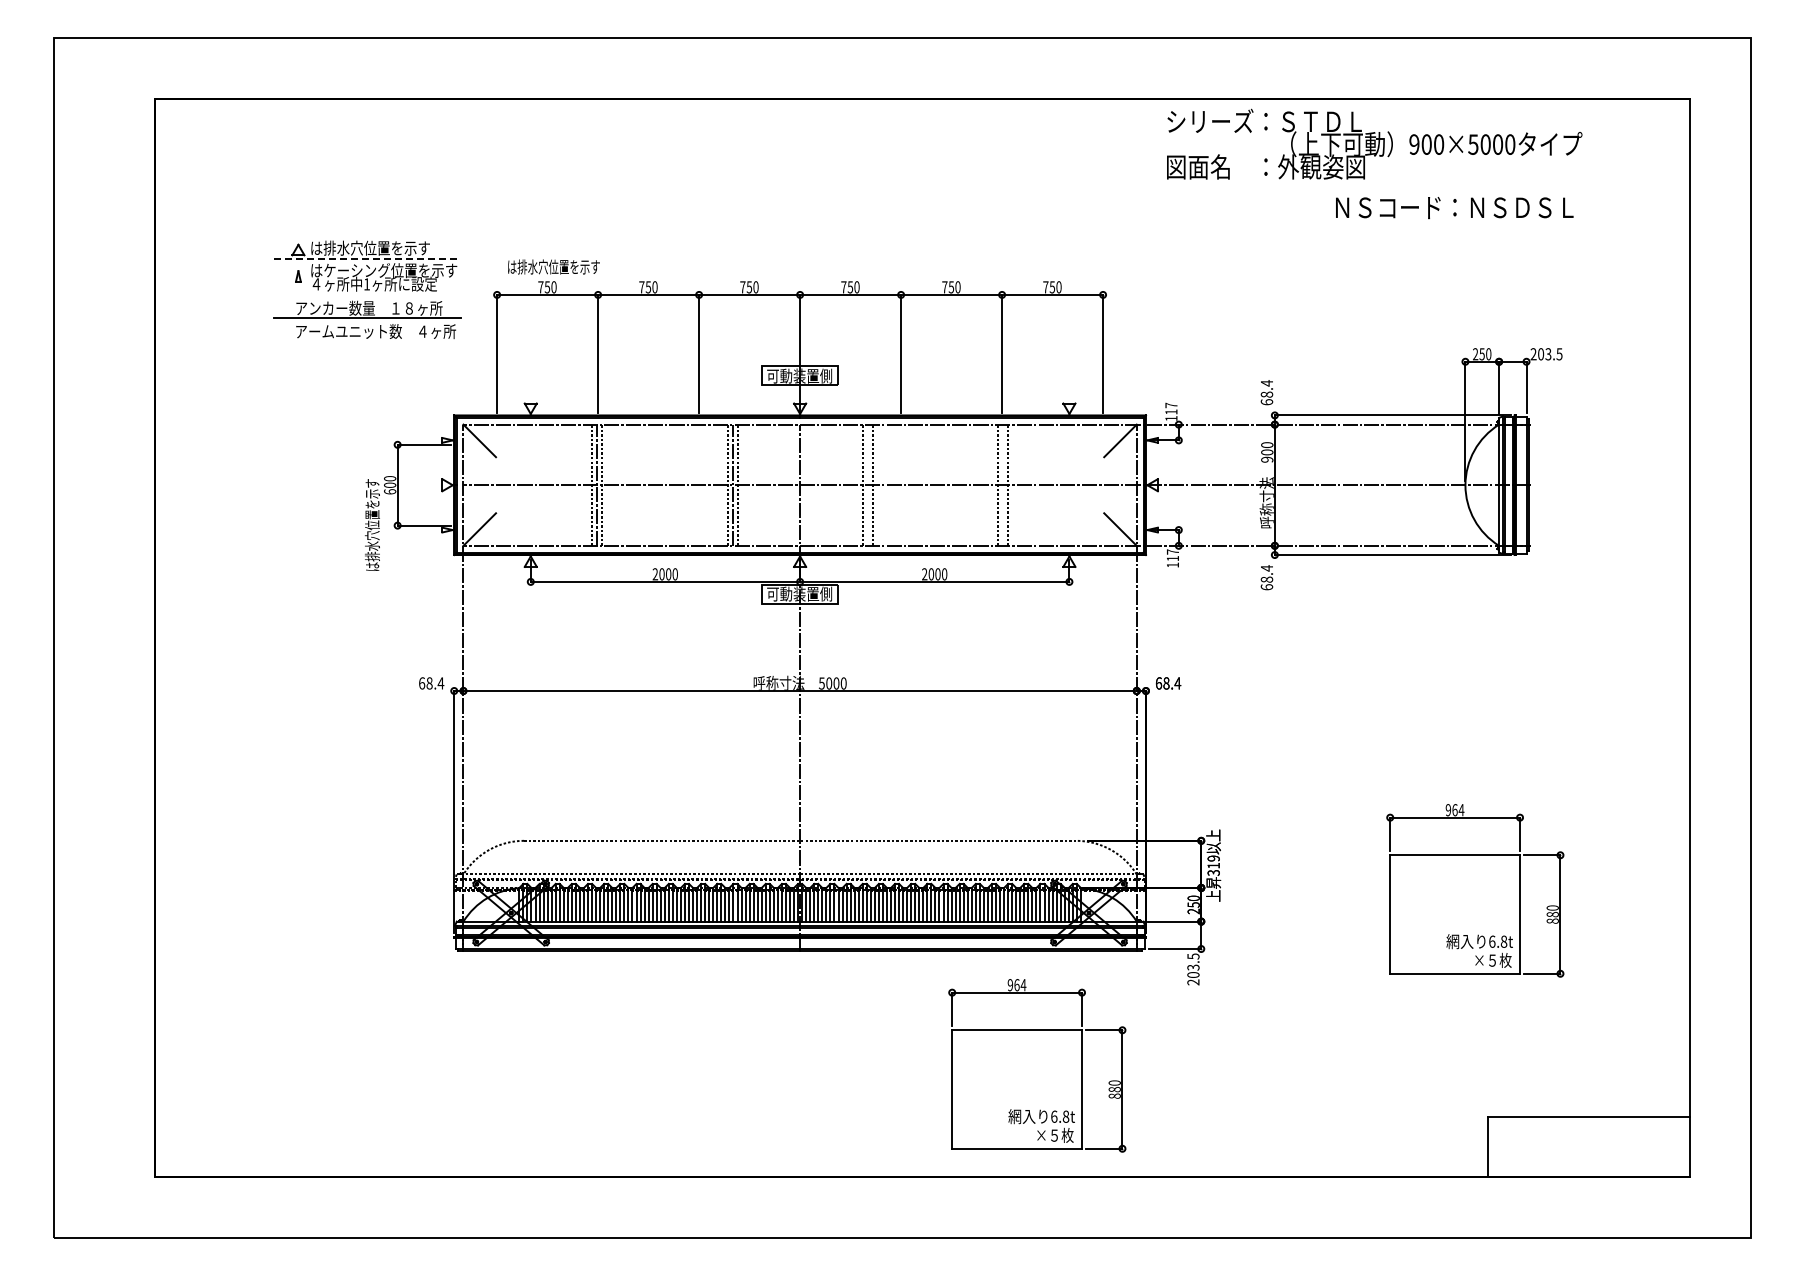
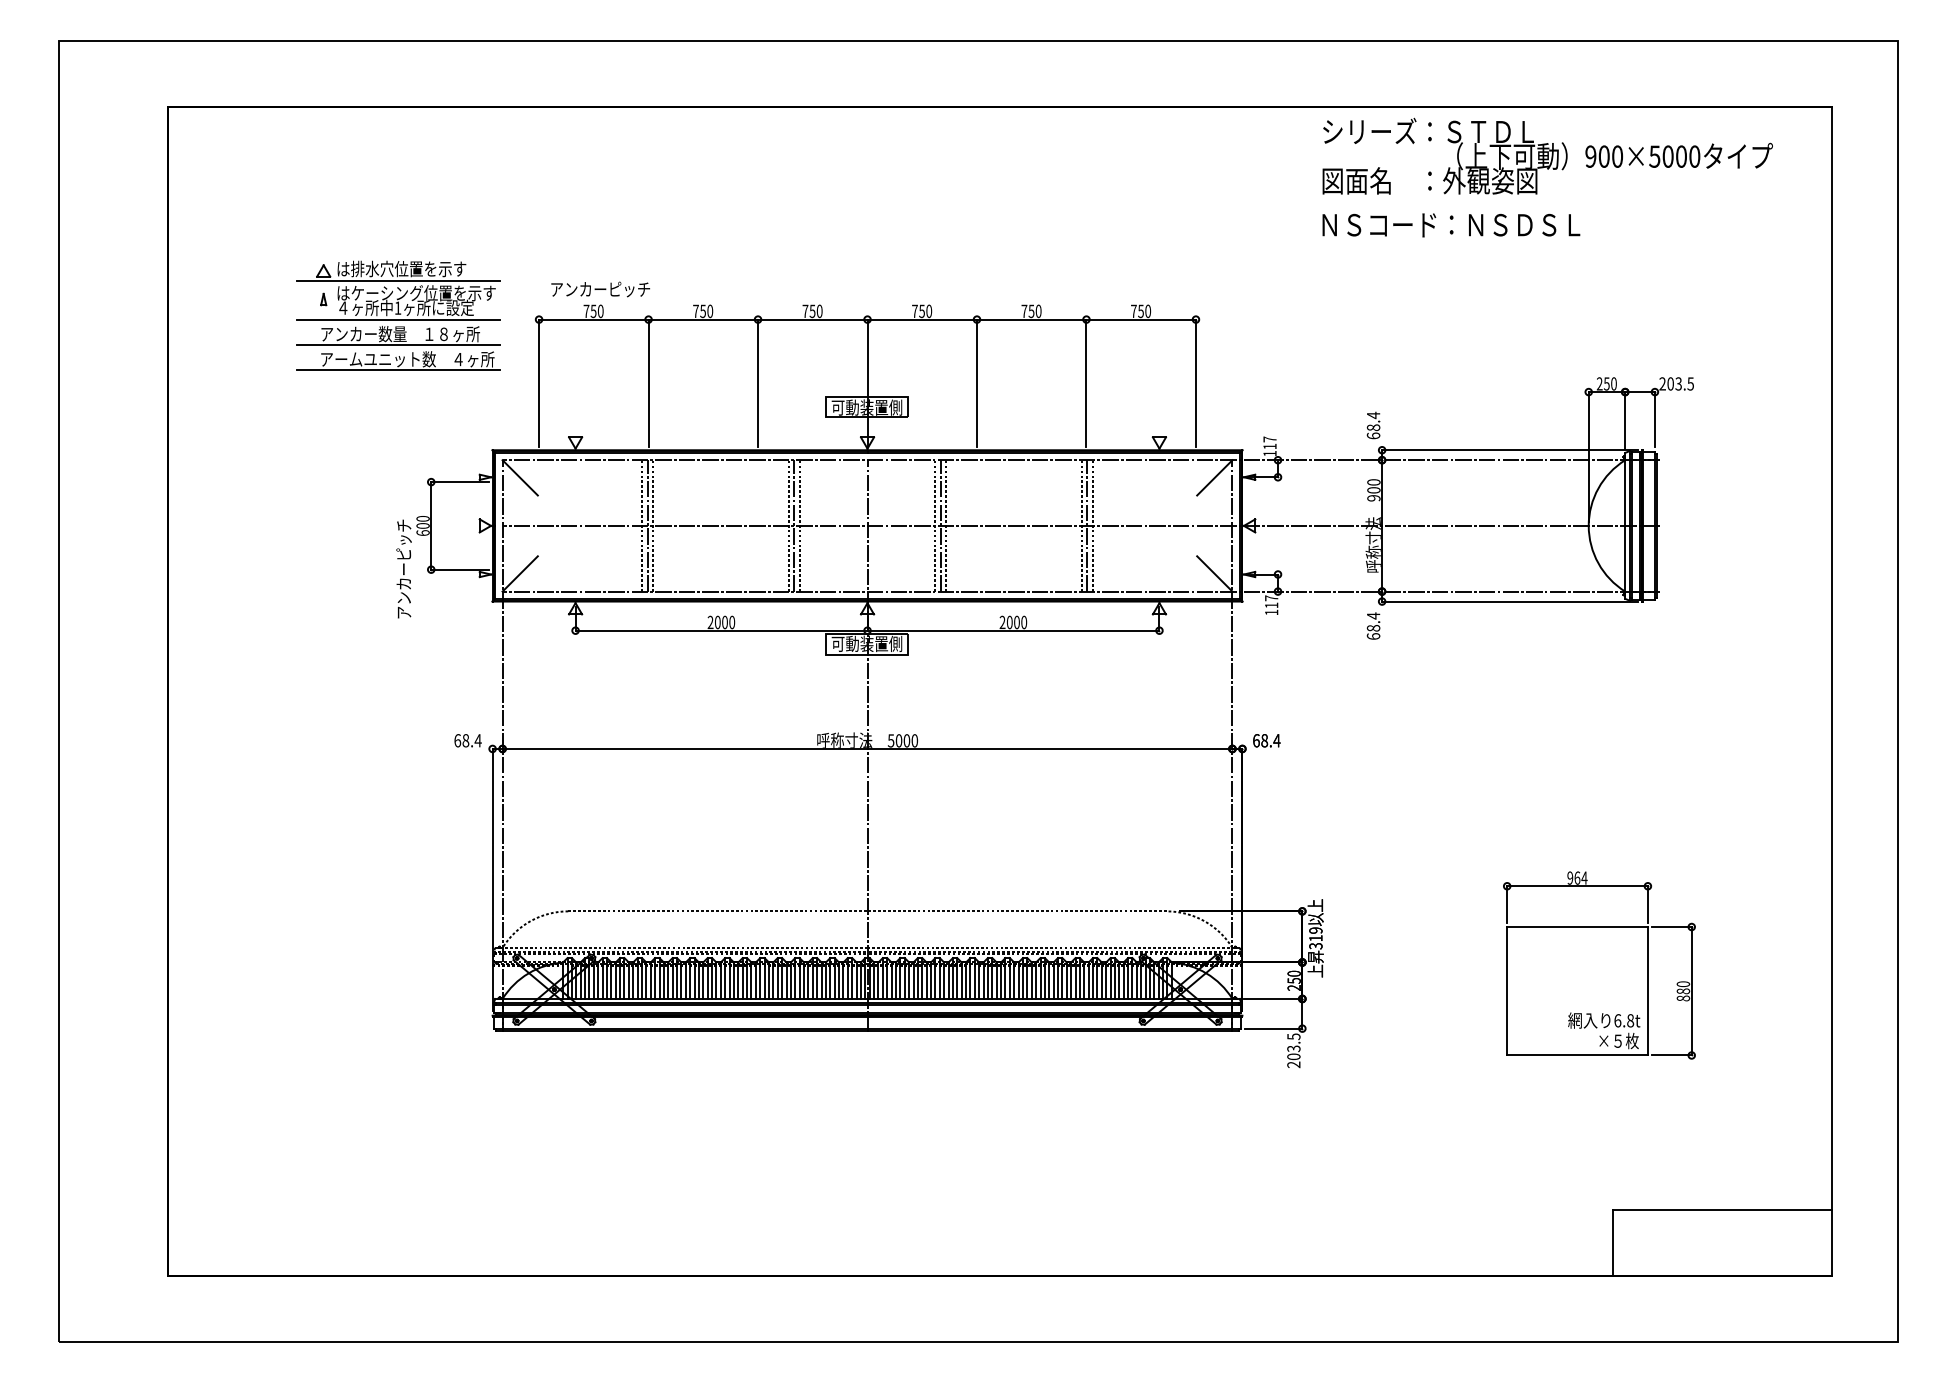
text: (1374, 143) -> (1547, 155), moved
text: (1454, 208) -> (1451, 225), moved
line: (368, 259) -> (399, 281), dashed -> solid
text: (553, 266) -> (600, 288), は排水穴位置を示す -> アンカーピッチ
line: (367, 294) -> (398, 319), added
line: (367, 341) -> (398, 370), added
line: (867, 484) -> (940, 525), added
line: (1002, 484) -> (1086, 525), added
text: (371, 524) -> (402, 568), は排水穴位置を示す -> アンカーピッチ
part: (1037, 1065) -> (1124, 1154), removed

